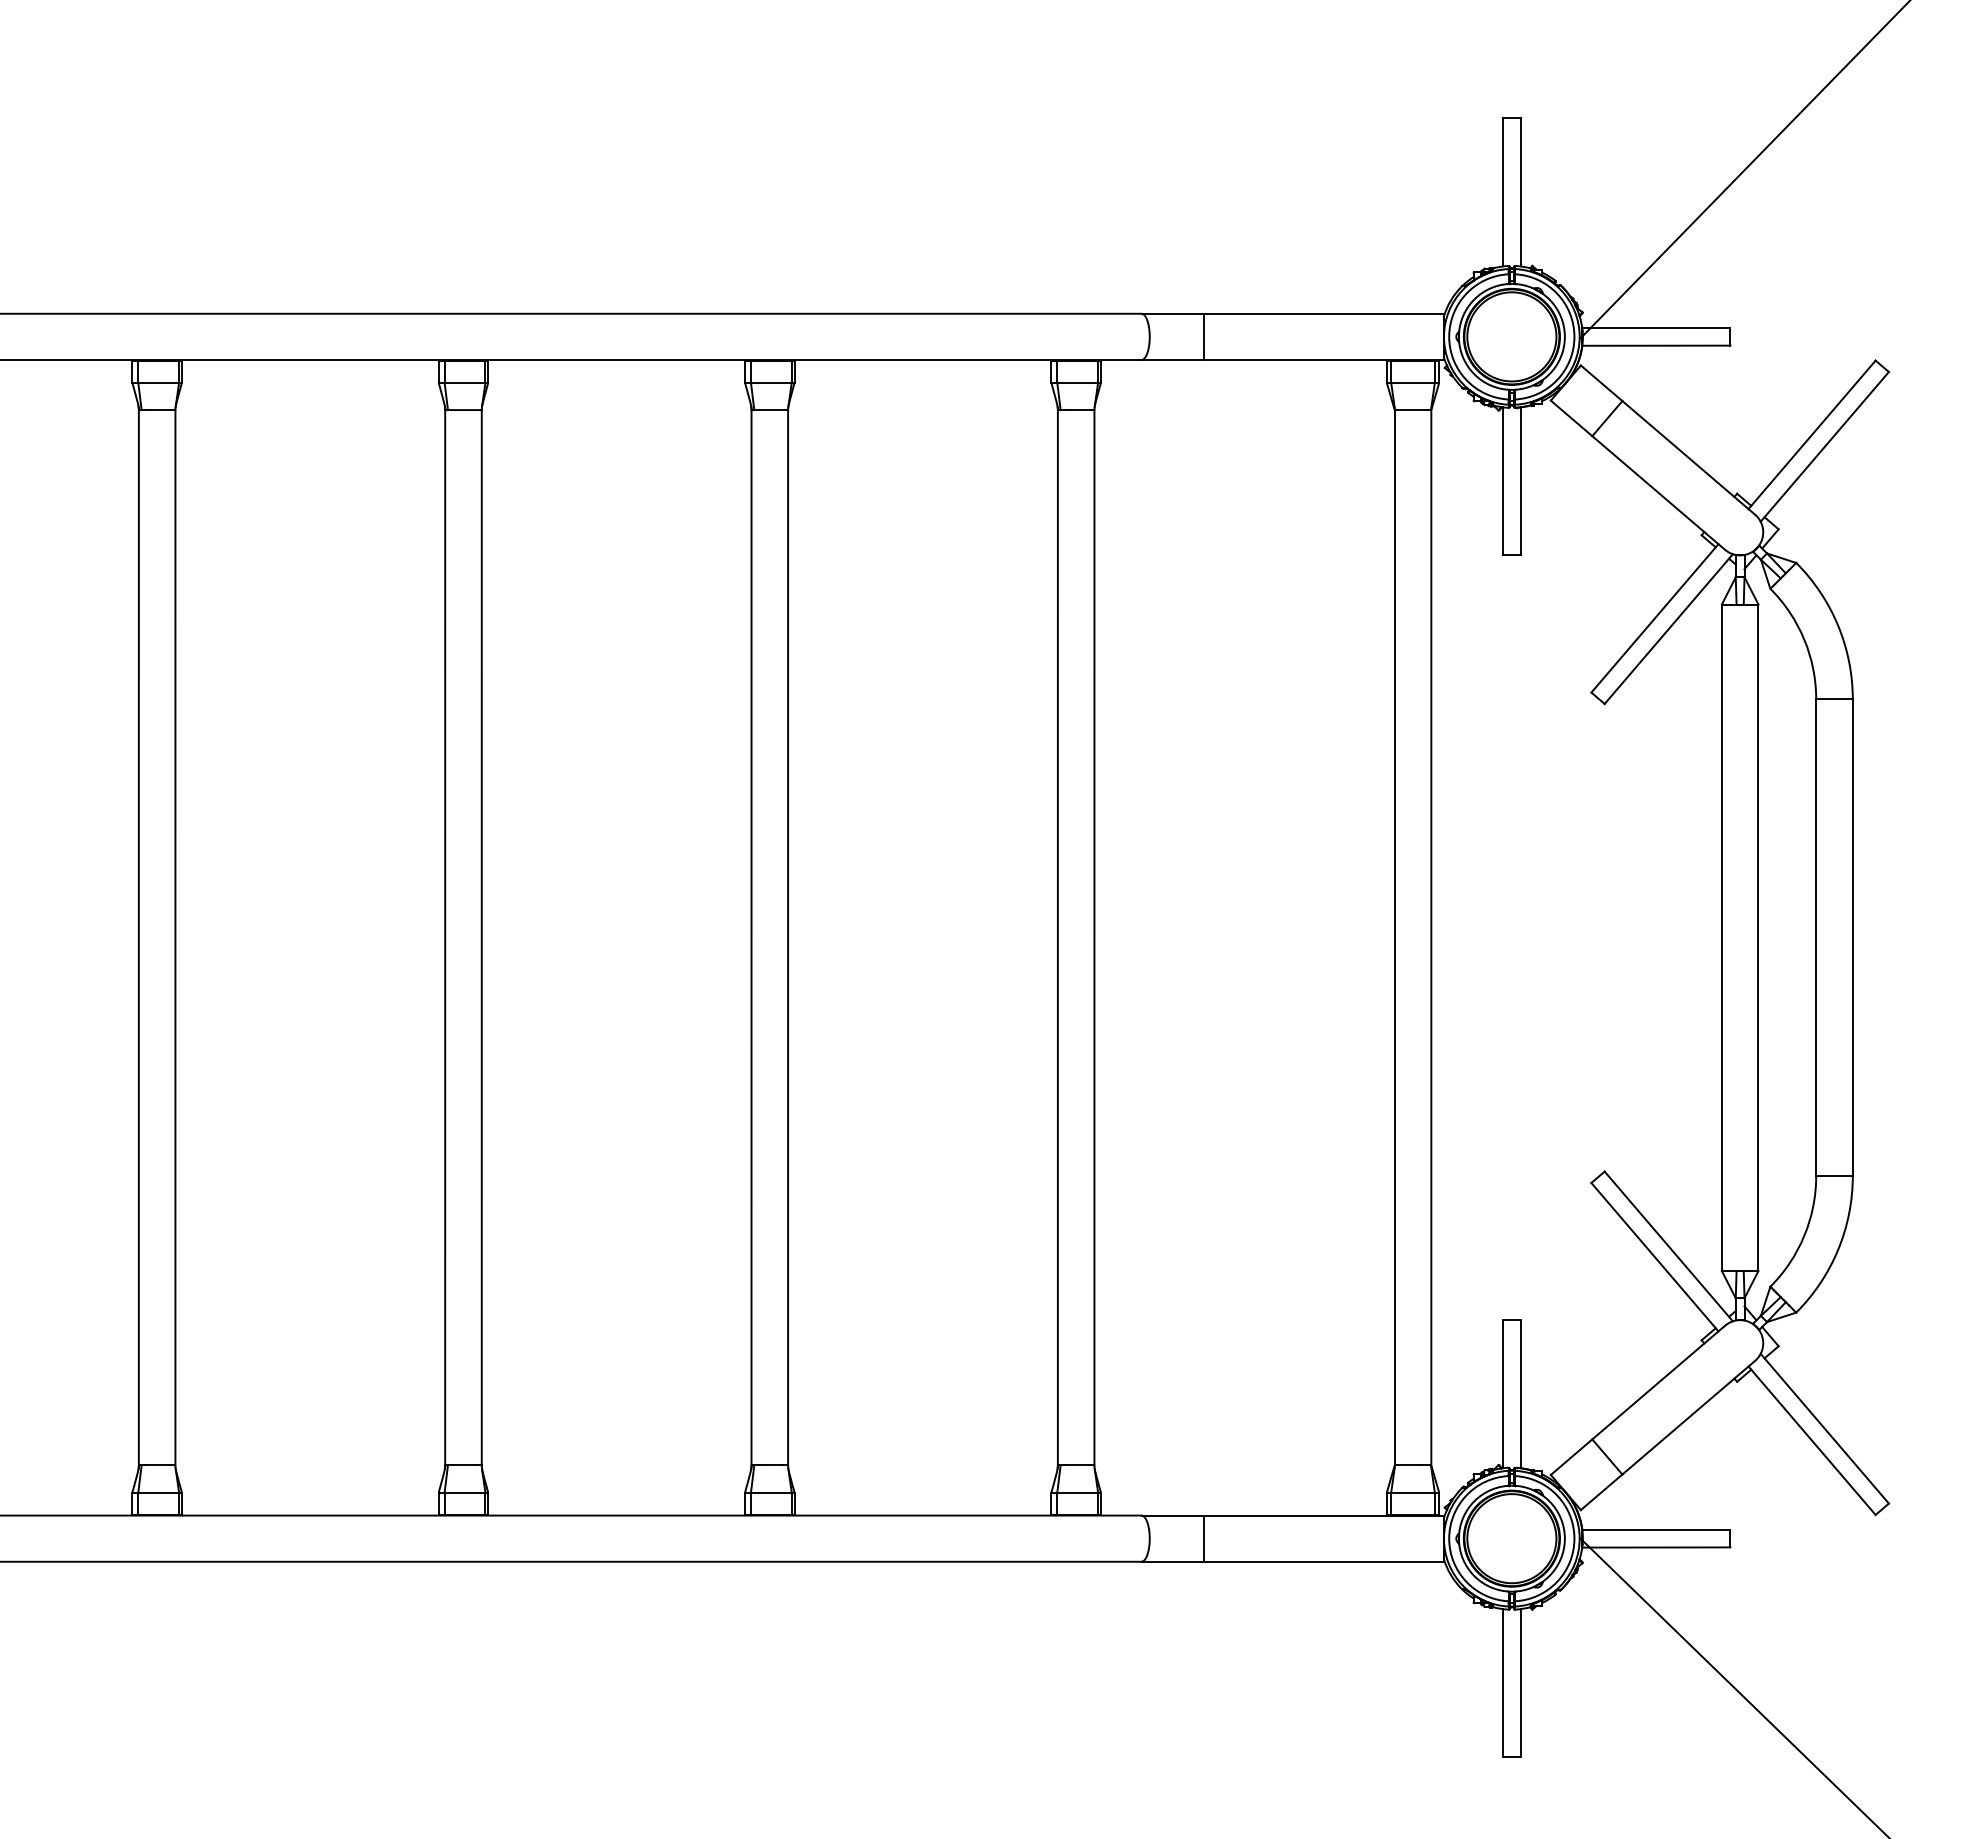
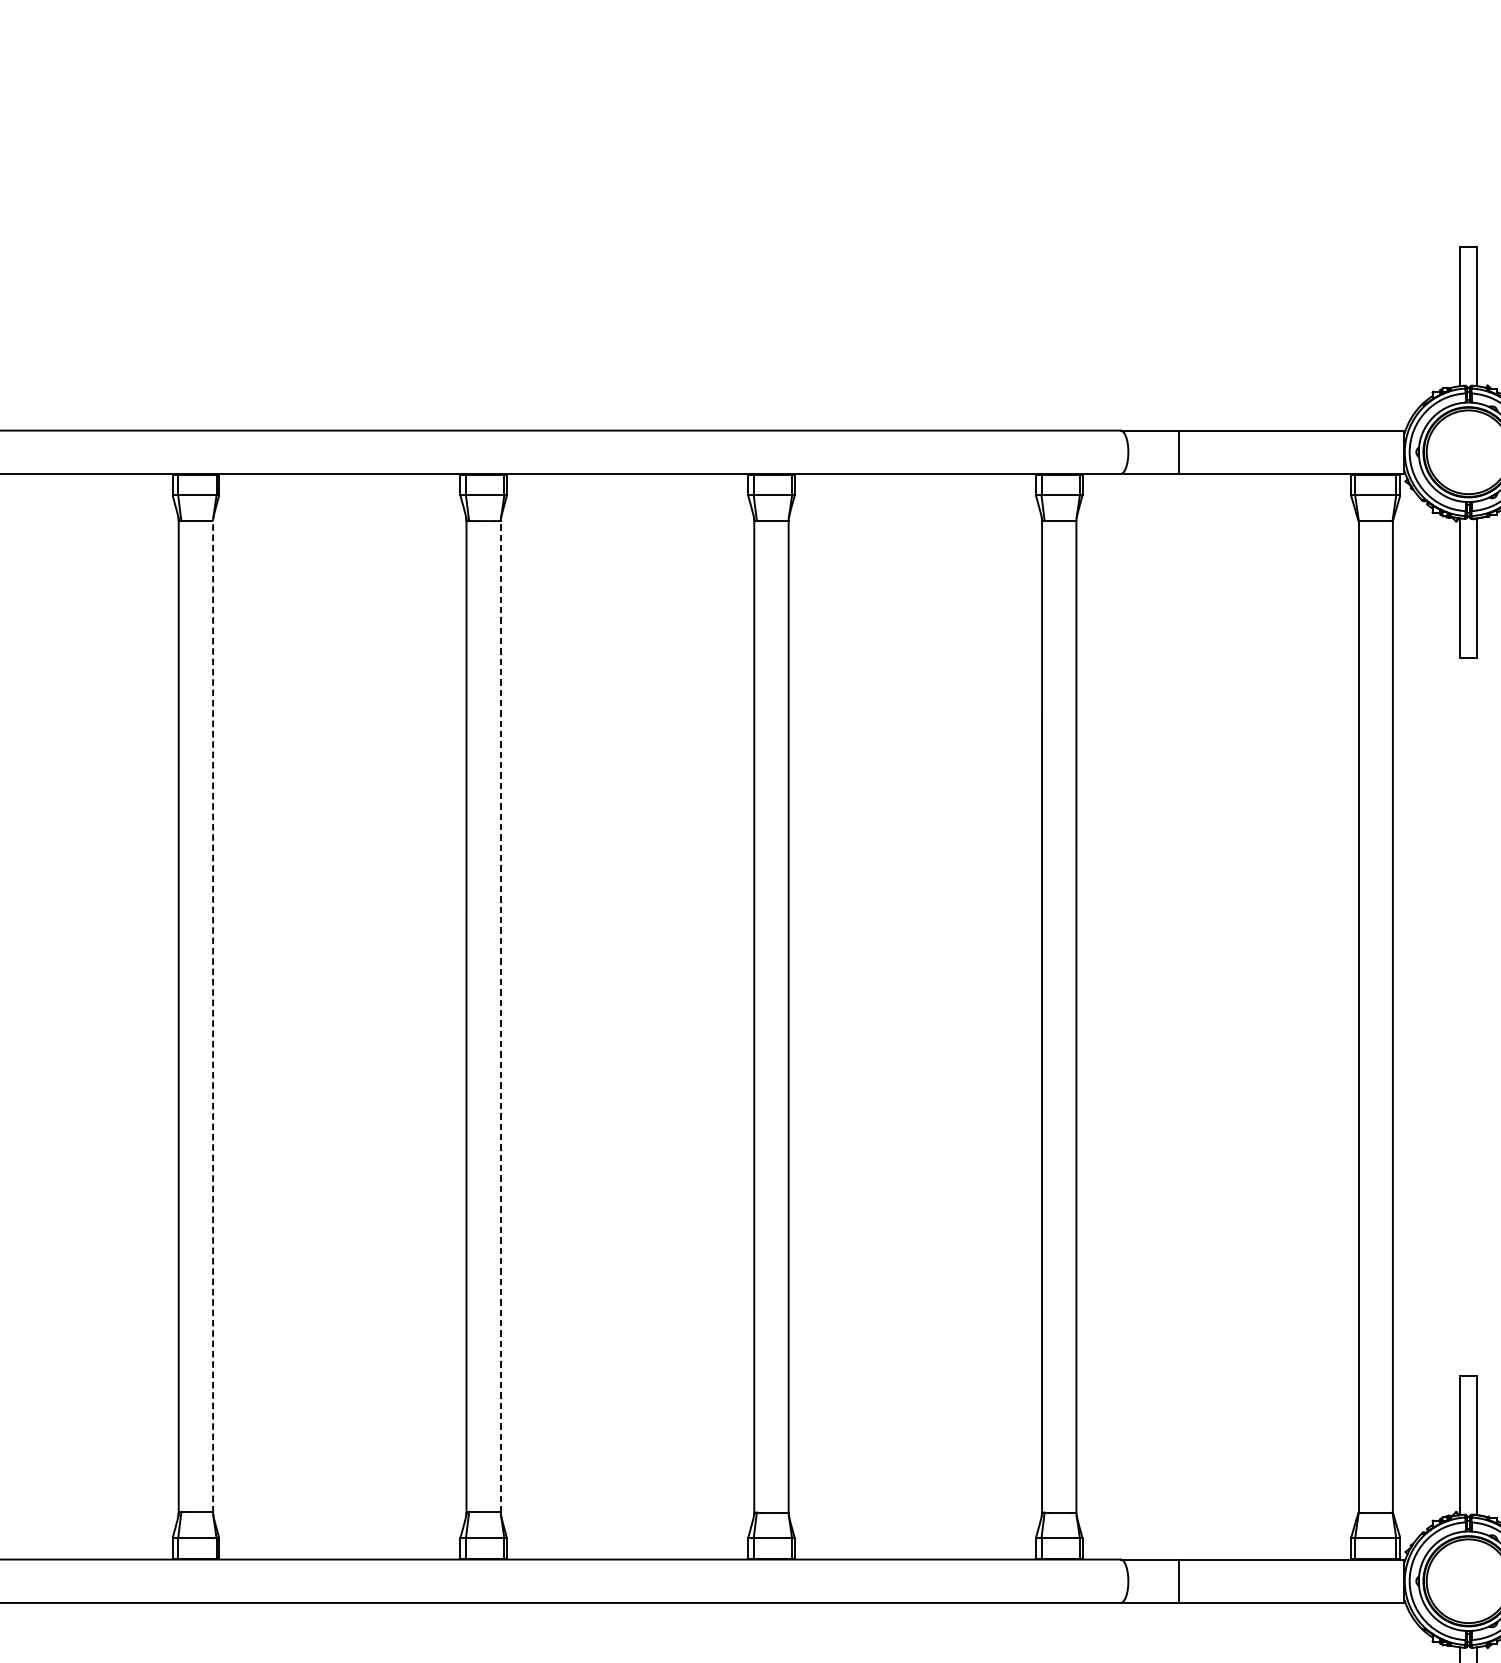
line: (175, 937) -> (213, 1016), solid -> dashed
line: (481, 937) -> (500, 1016), solid -> dashed

